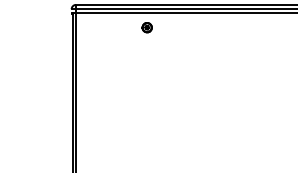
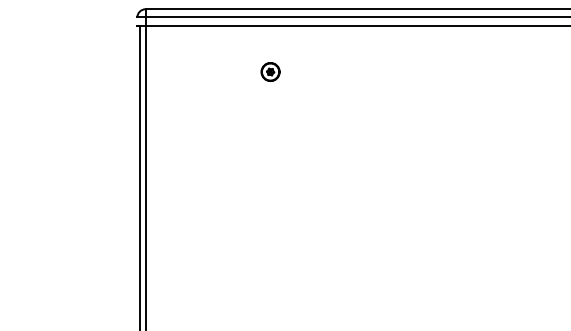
part: (146, 27) -> (269, 71), moved

